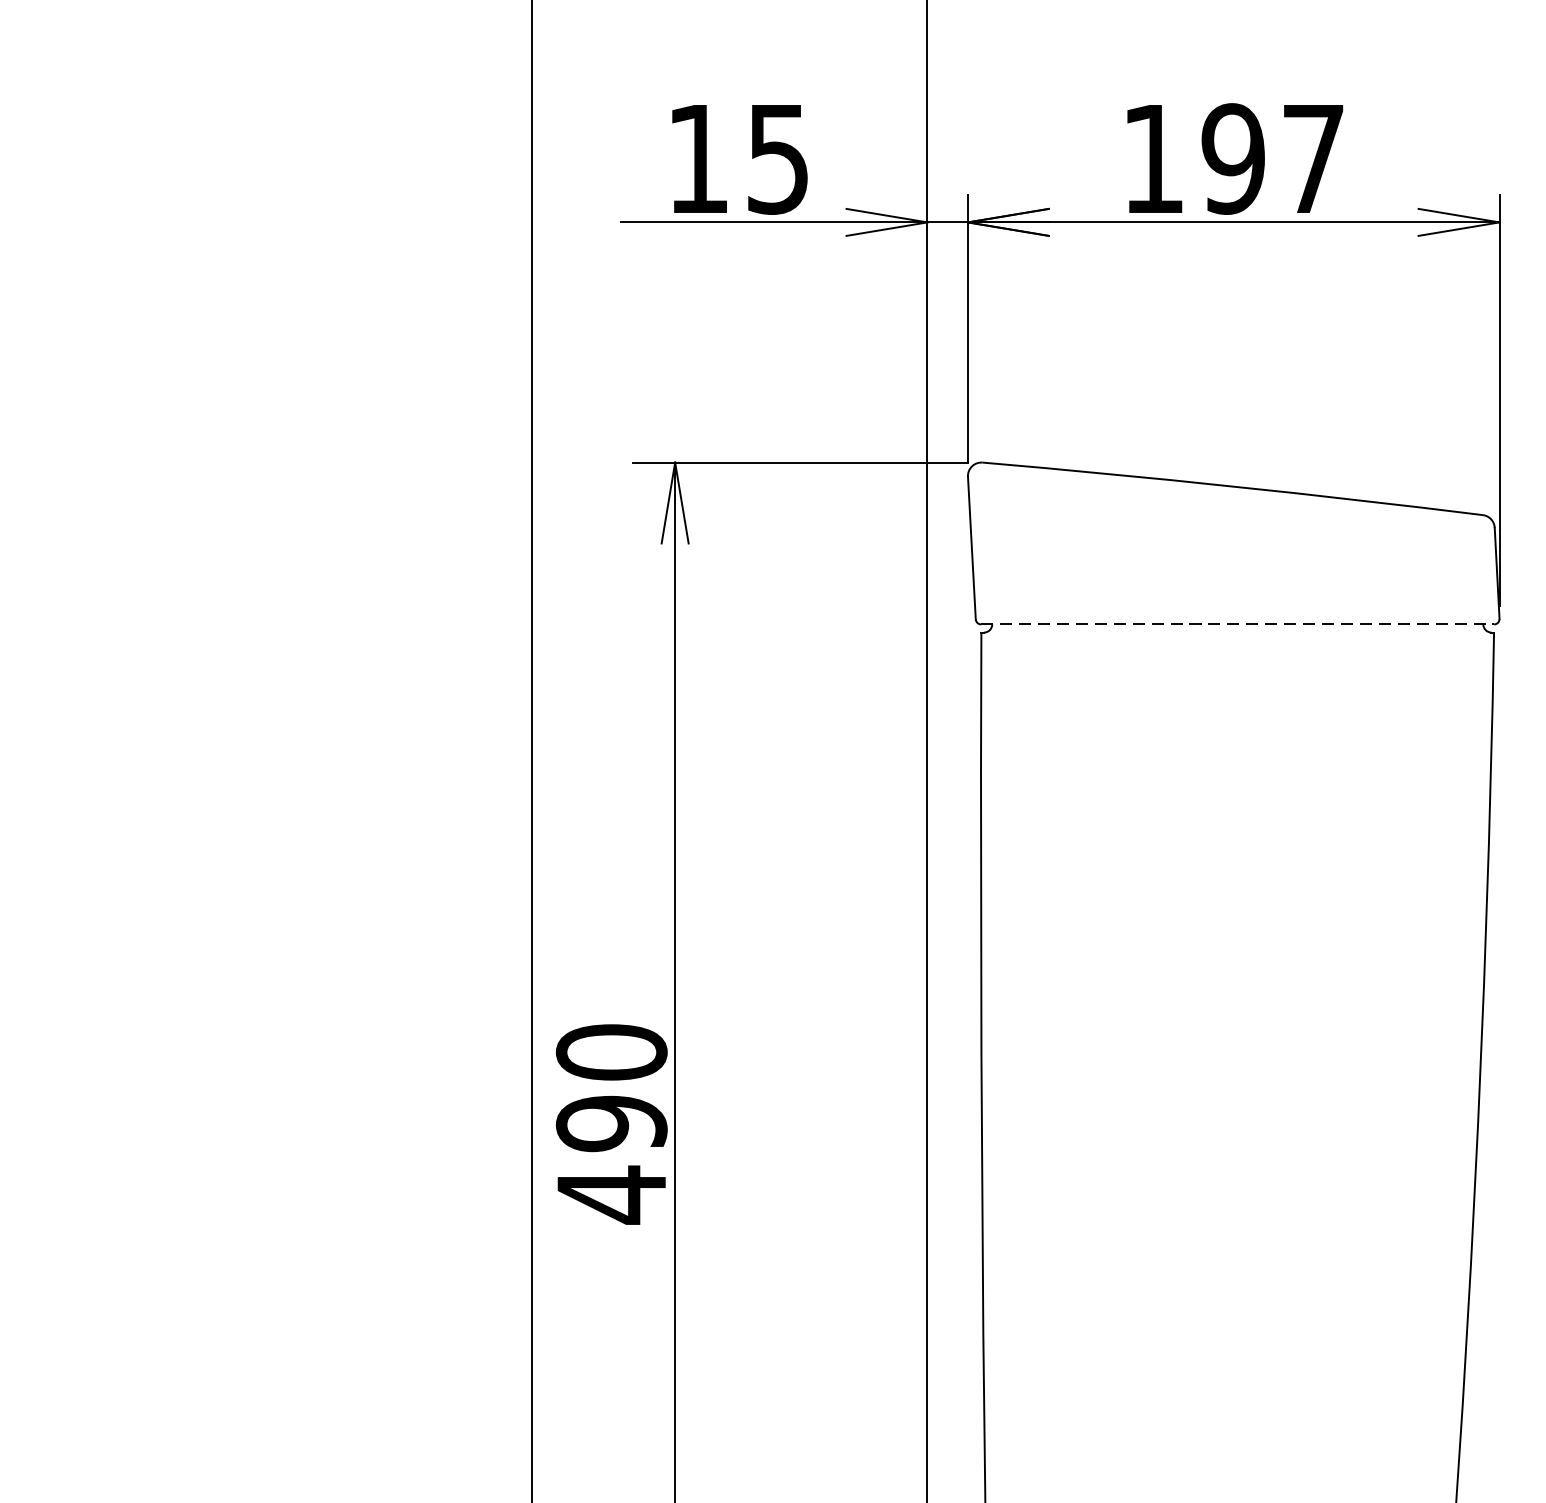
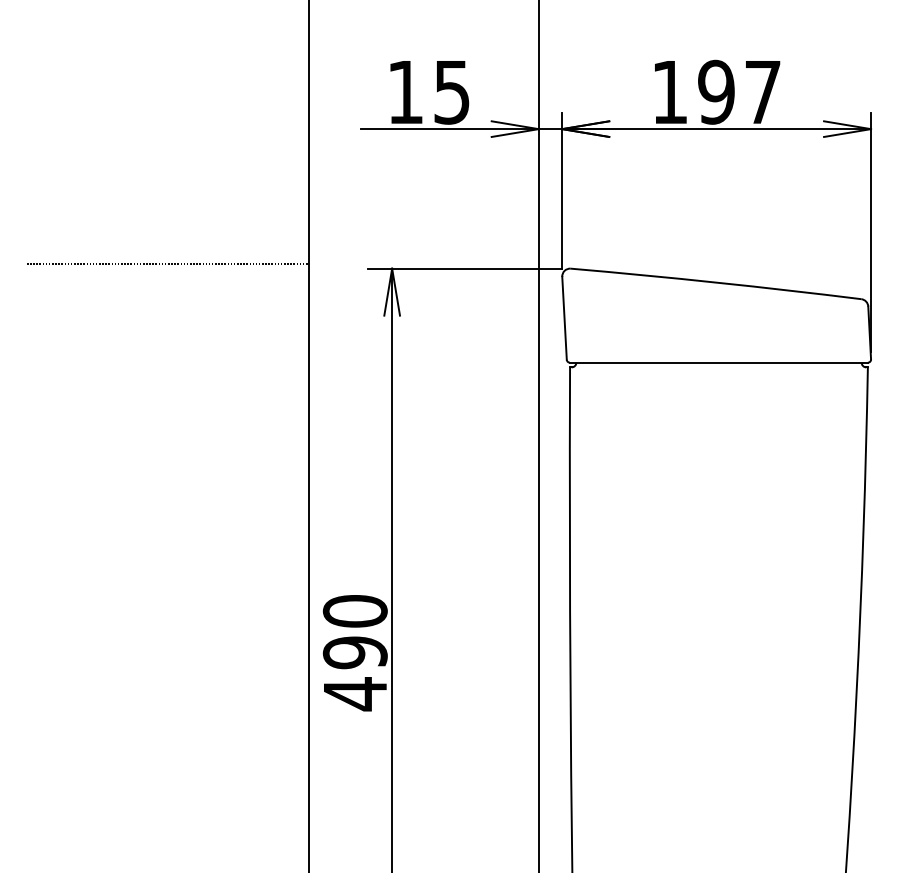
line: (288, 453) -> (167, 263), added
line: (1236, 624) -> (718, 362), dashed -> solid

